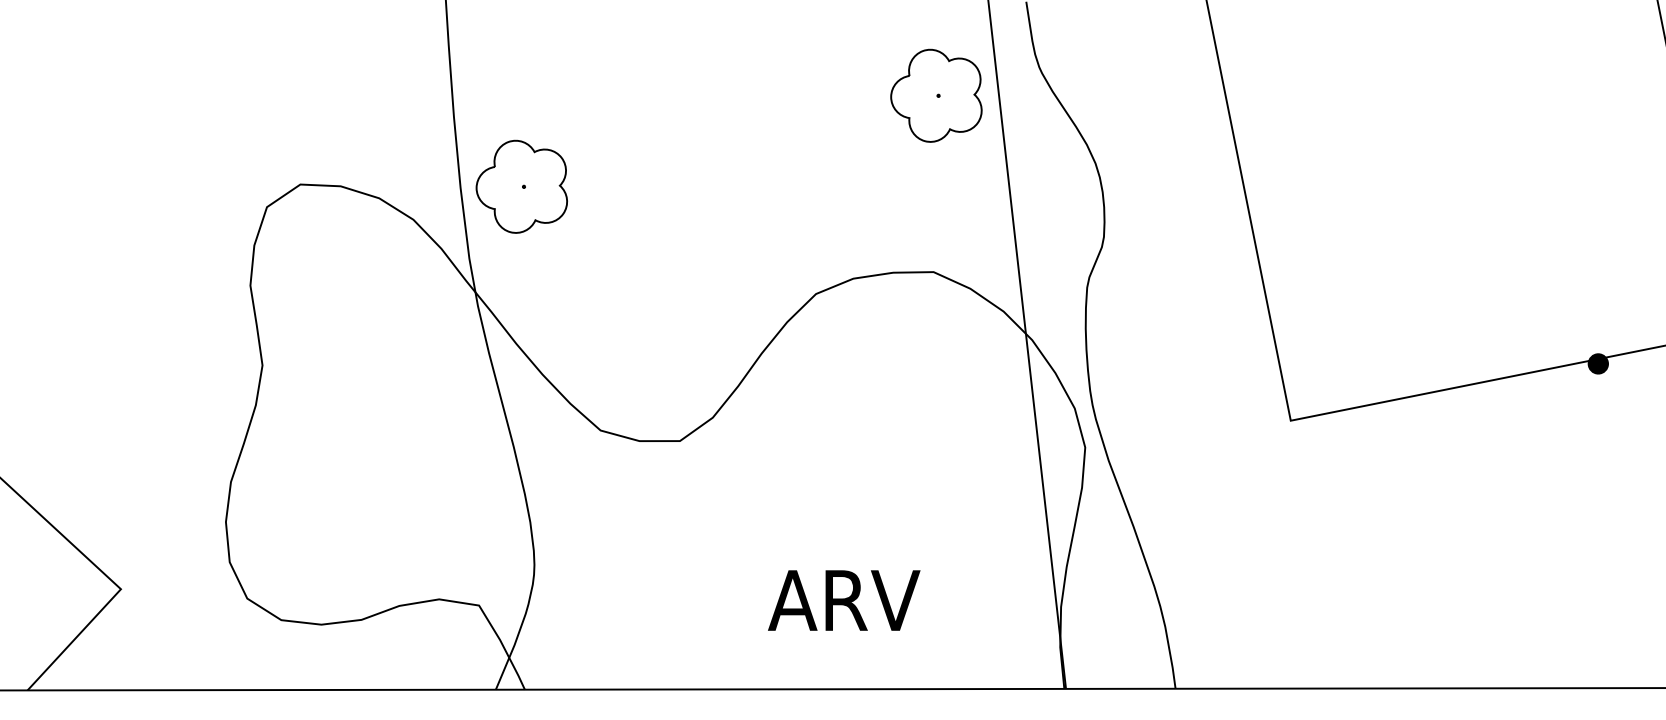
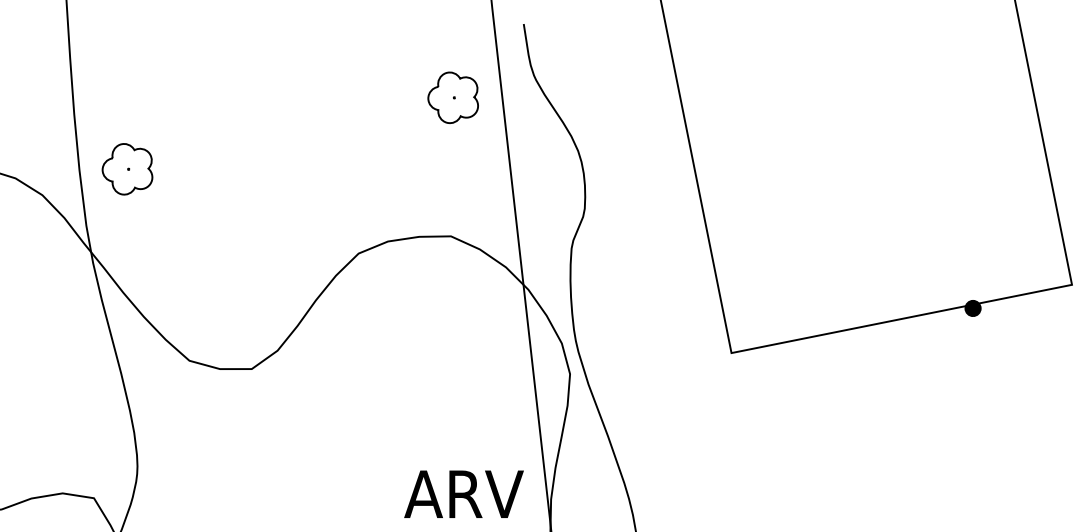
part: (936, 95) -> (453, 97), size x0.7
part: (521, 186) -> (127, 169), size x0.7
text: (844, 600) -> (464, 494), moved

